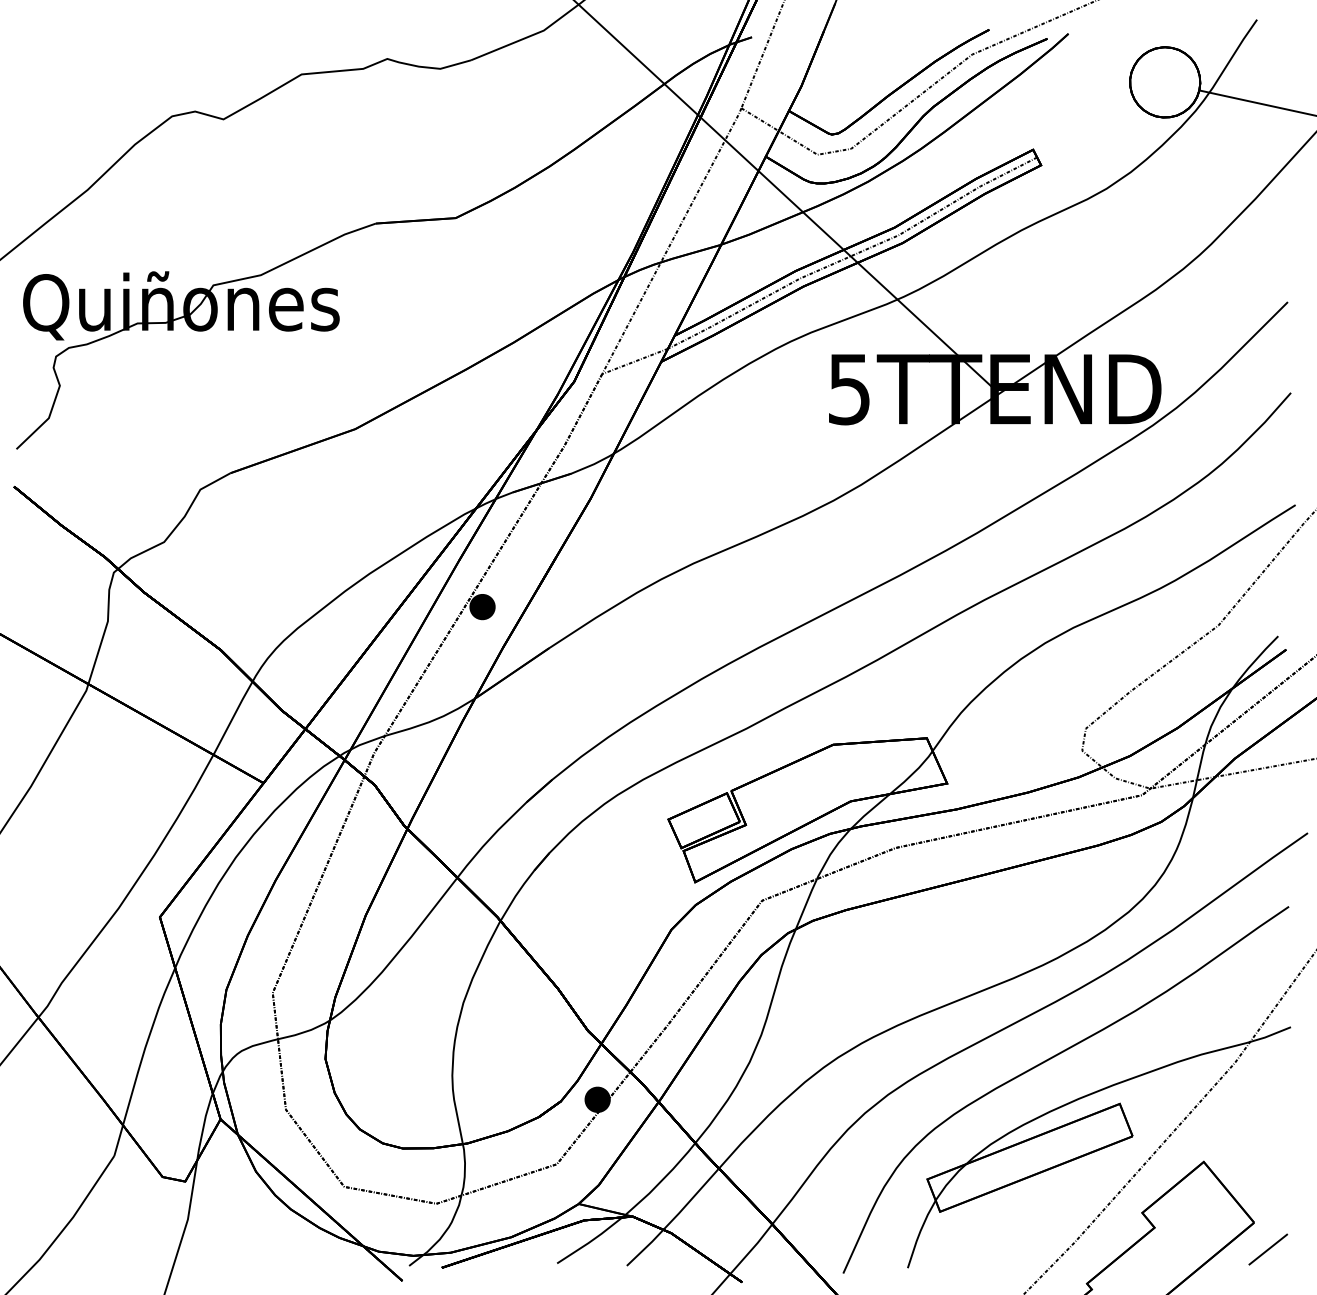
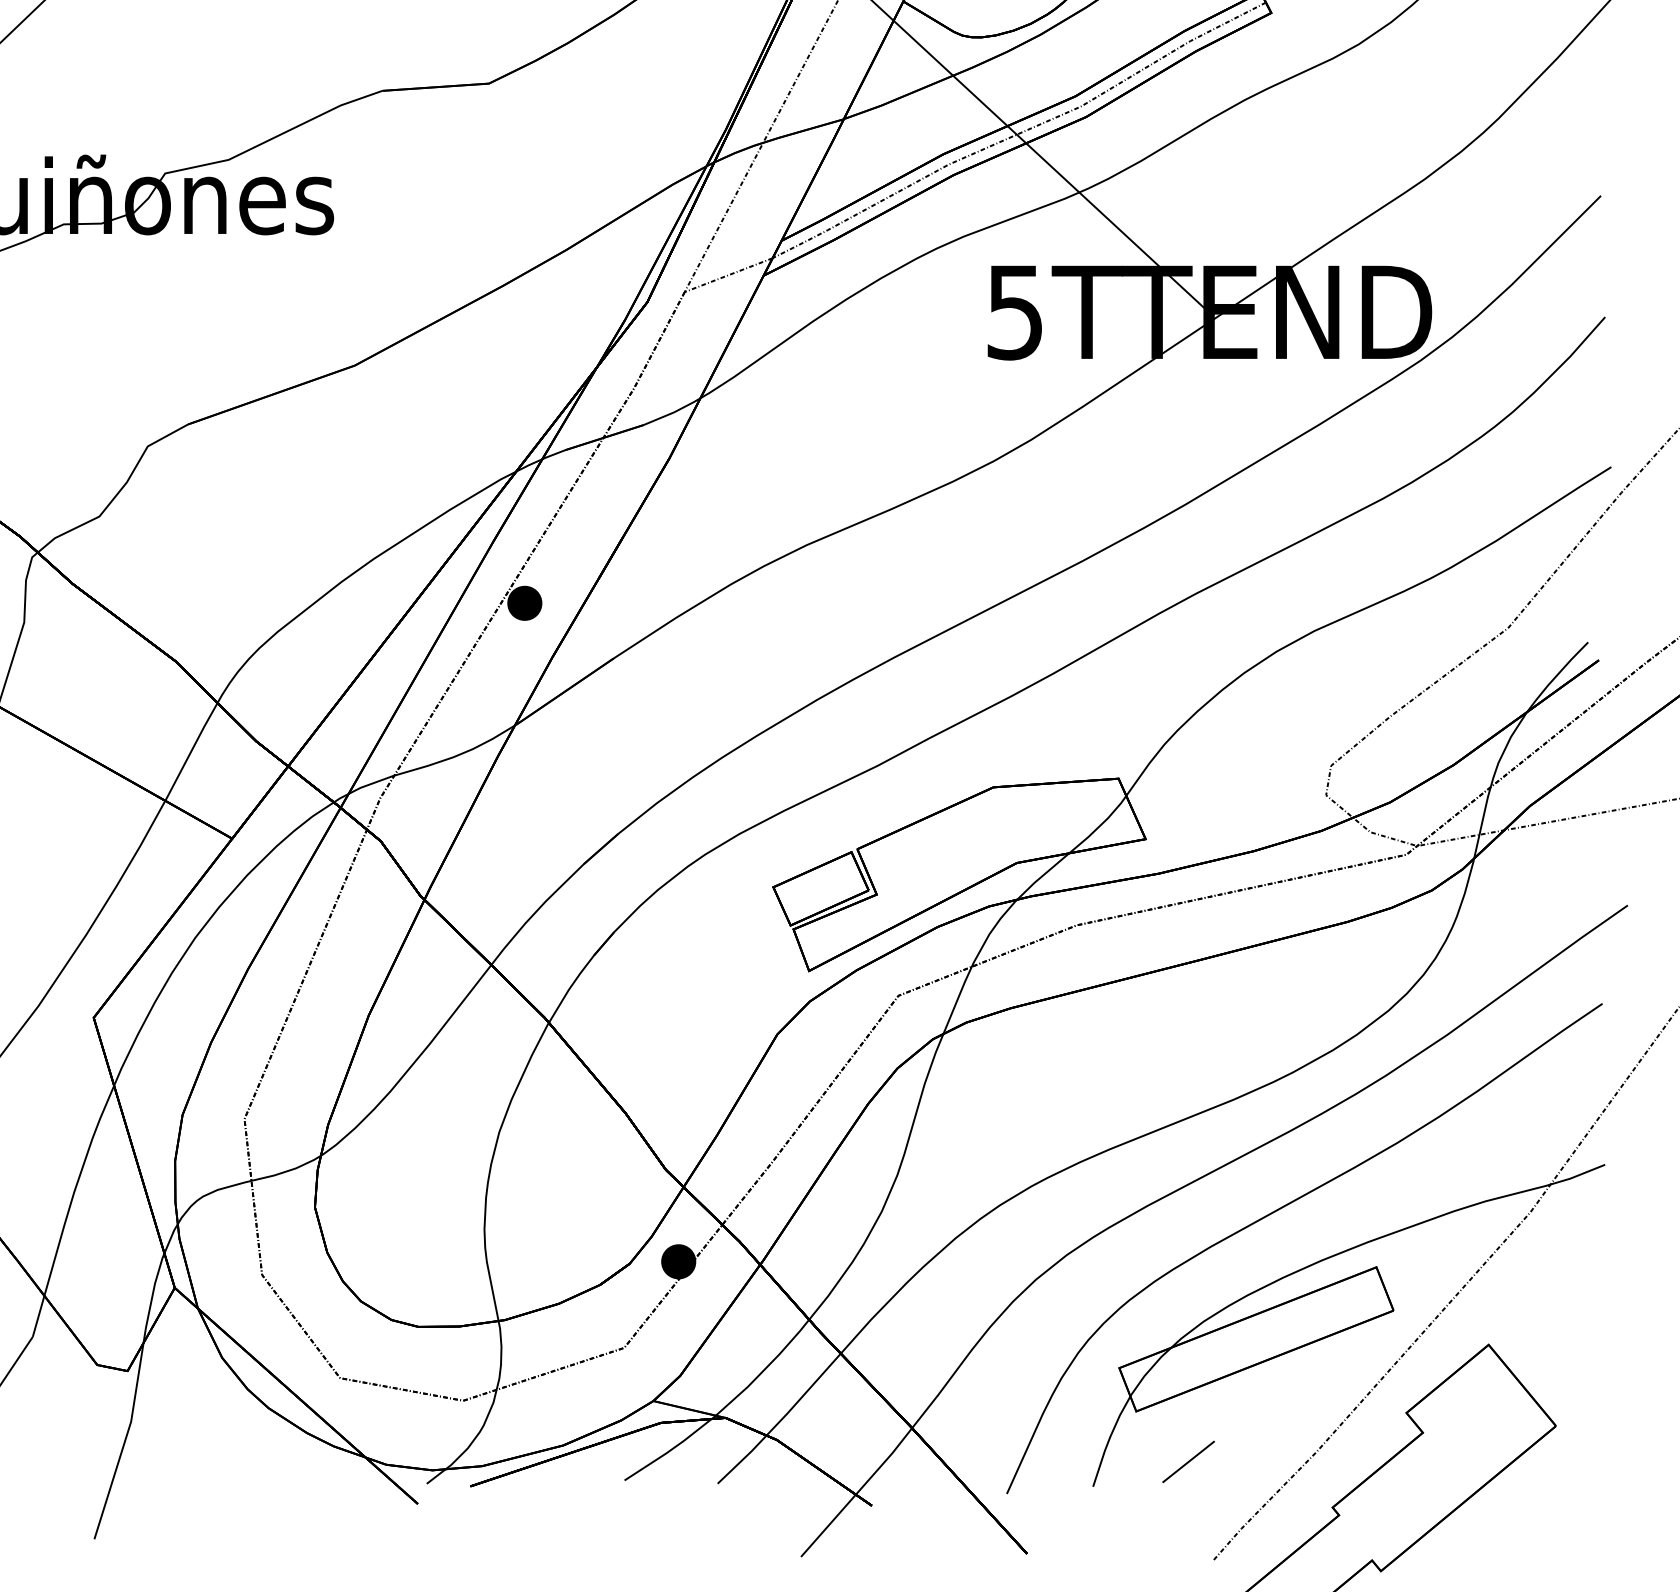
line: (1268, 1249) -> (1188, 1461), moved

